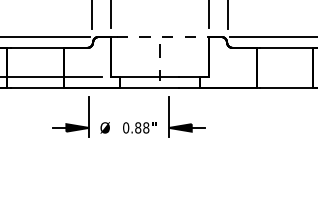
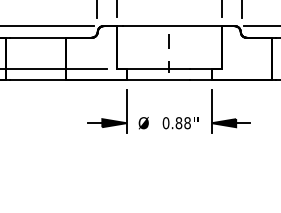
line: (163, 37) -> (172, 26), dashed -> solid
part: (127, 122) -> (167, 117), moved

